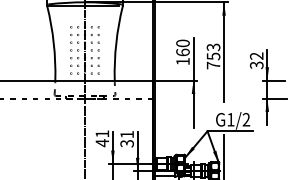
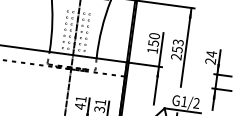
text: (182, 52) -> (153, 43), 160 -> 150
text: (256, 60) -> (210, 57), 32 -> 24
text: (213, 65) -> (176, 56), 753 -> 253

